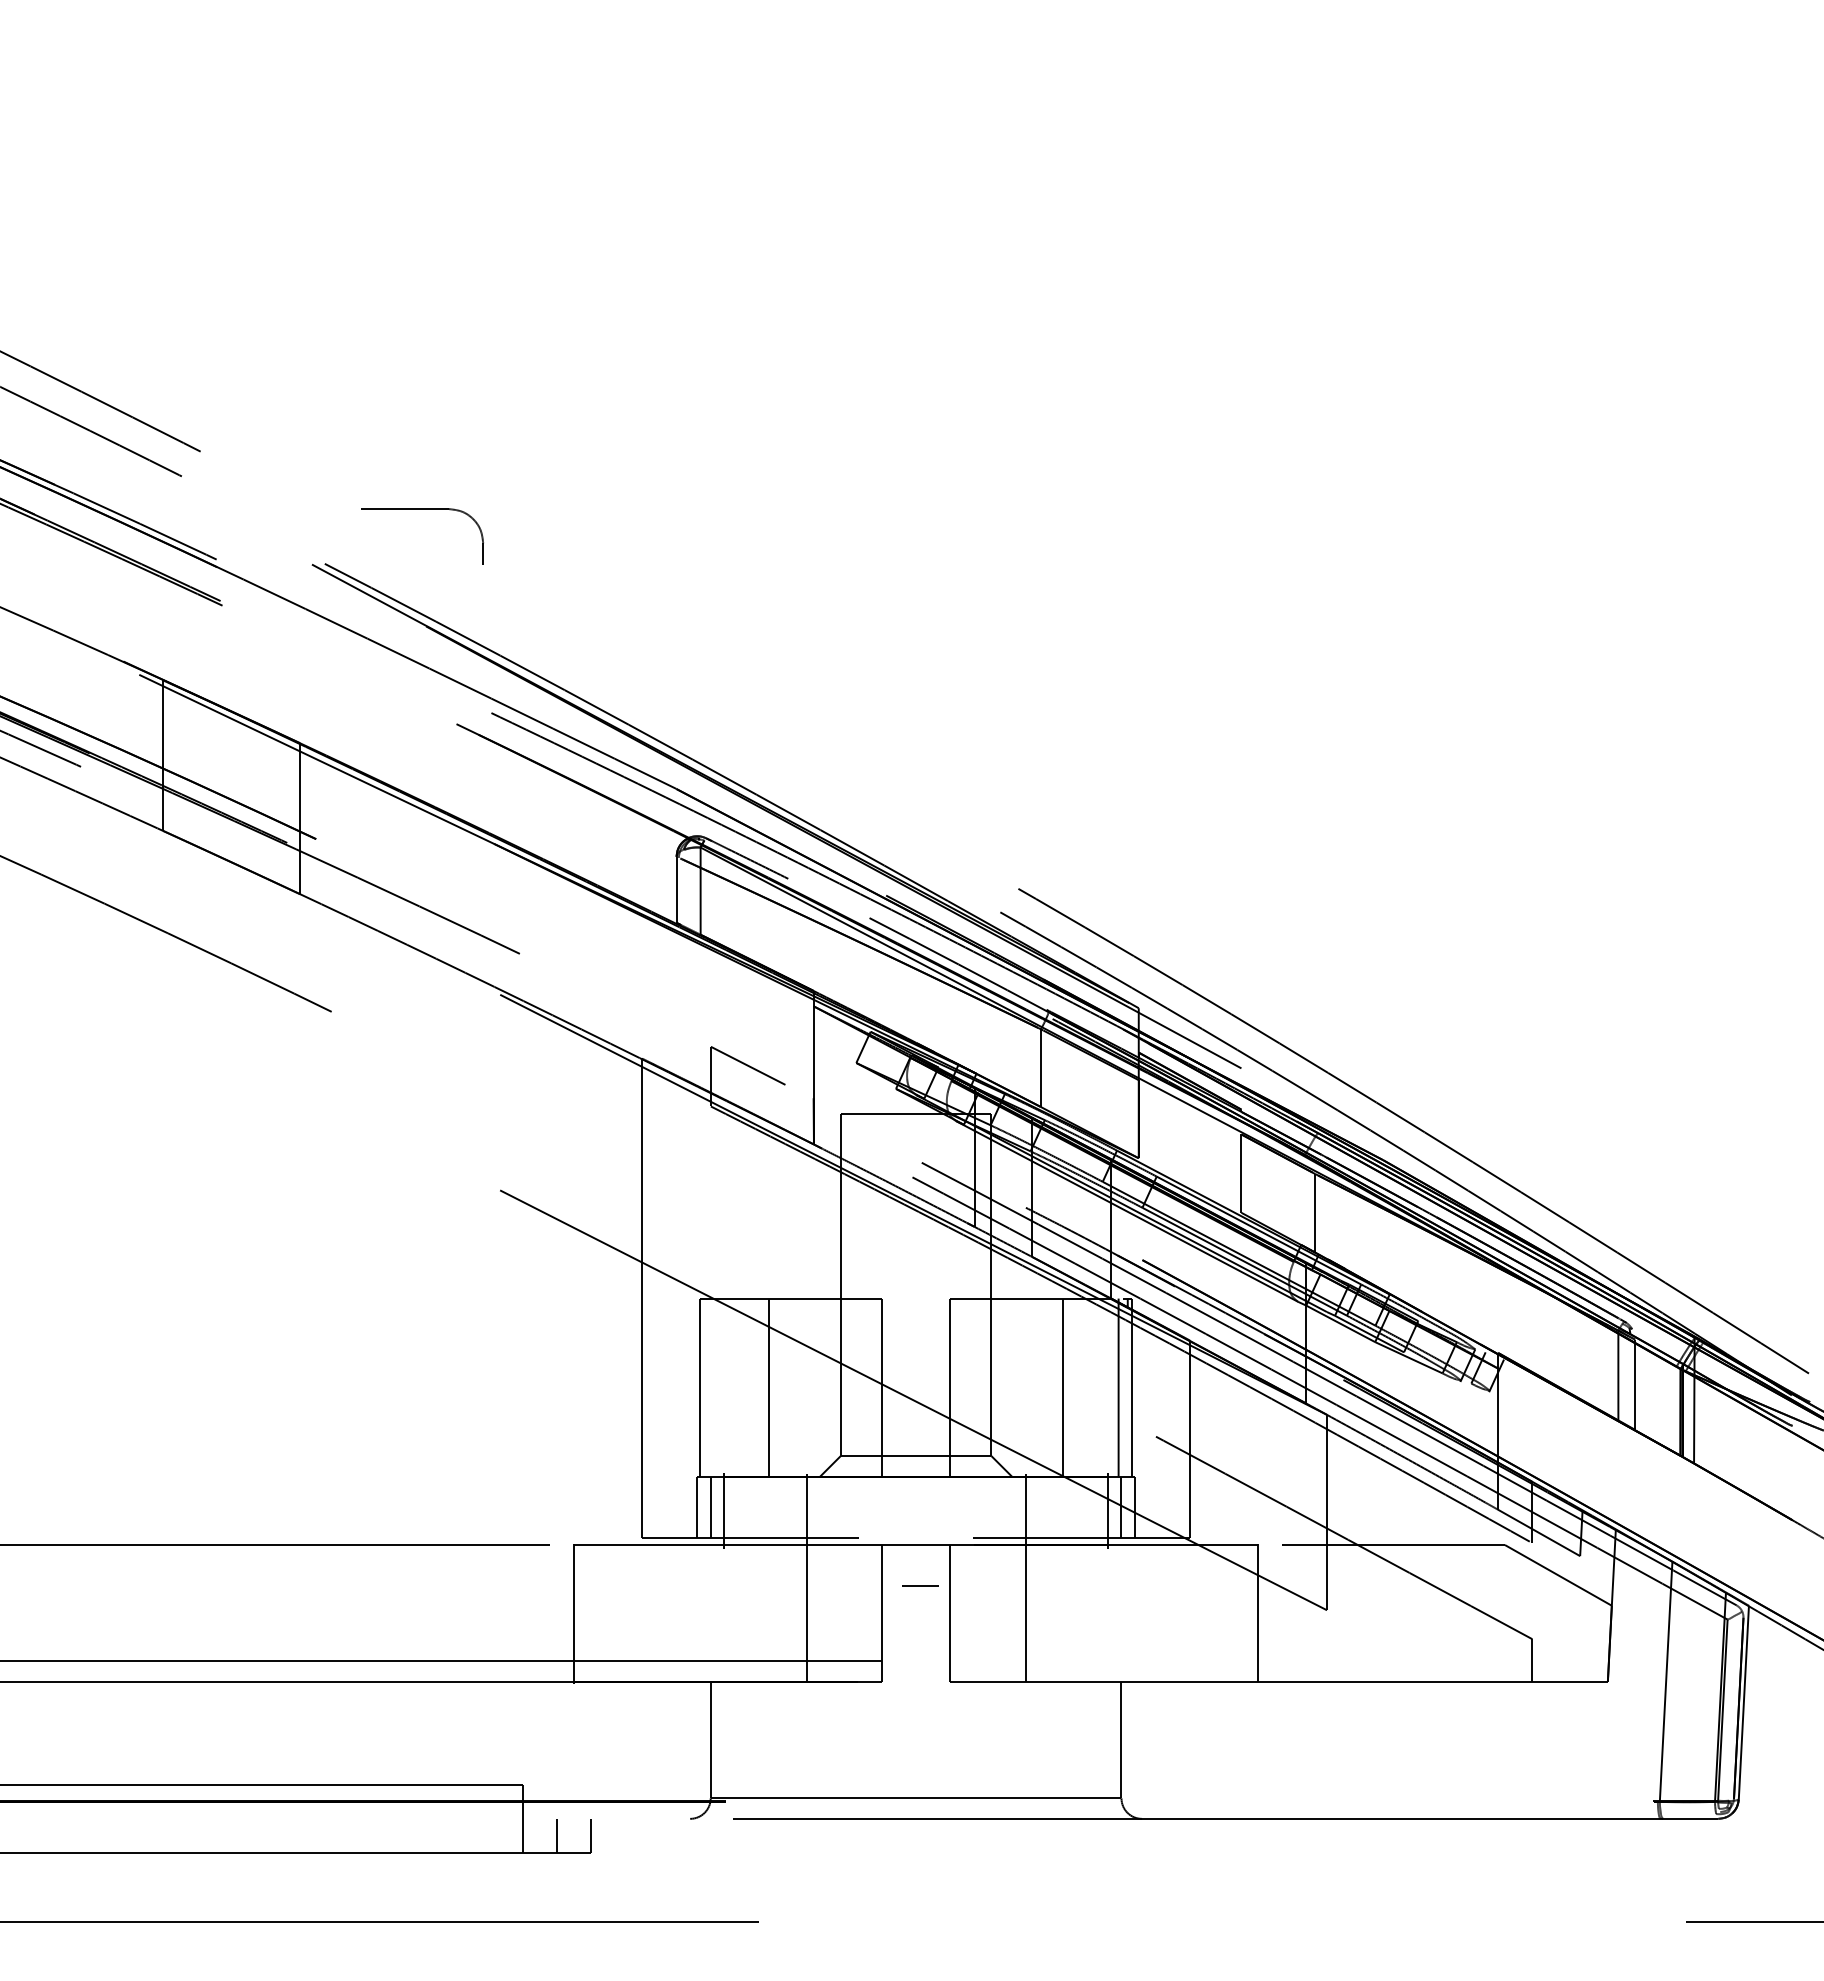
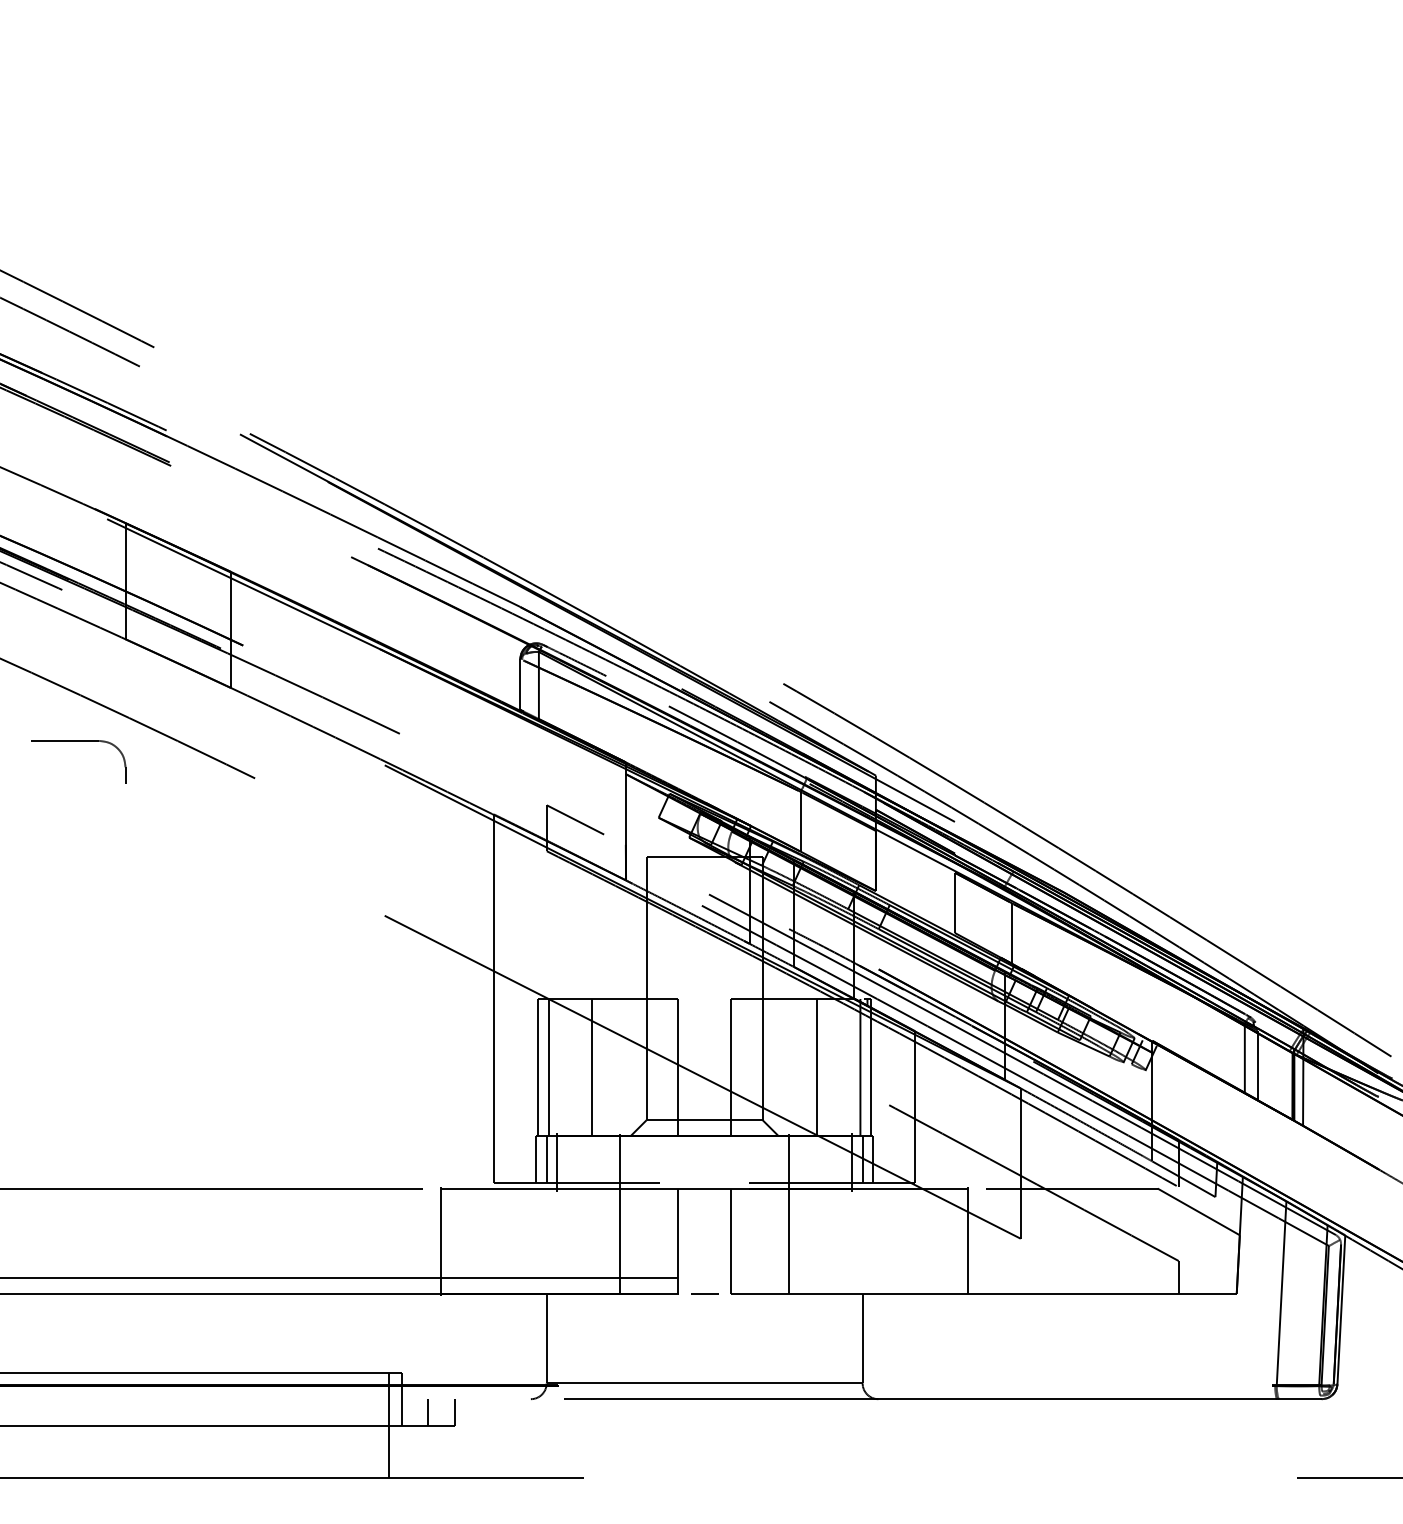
part: (422, 509) -> (78, 741), moved
line: (713, 1387) -> (548, 1067), added
line: (920, 1585) -> (704, 1293), moved
line: (505, 1852) -> (388, 1425), added

